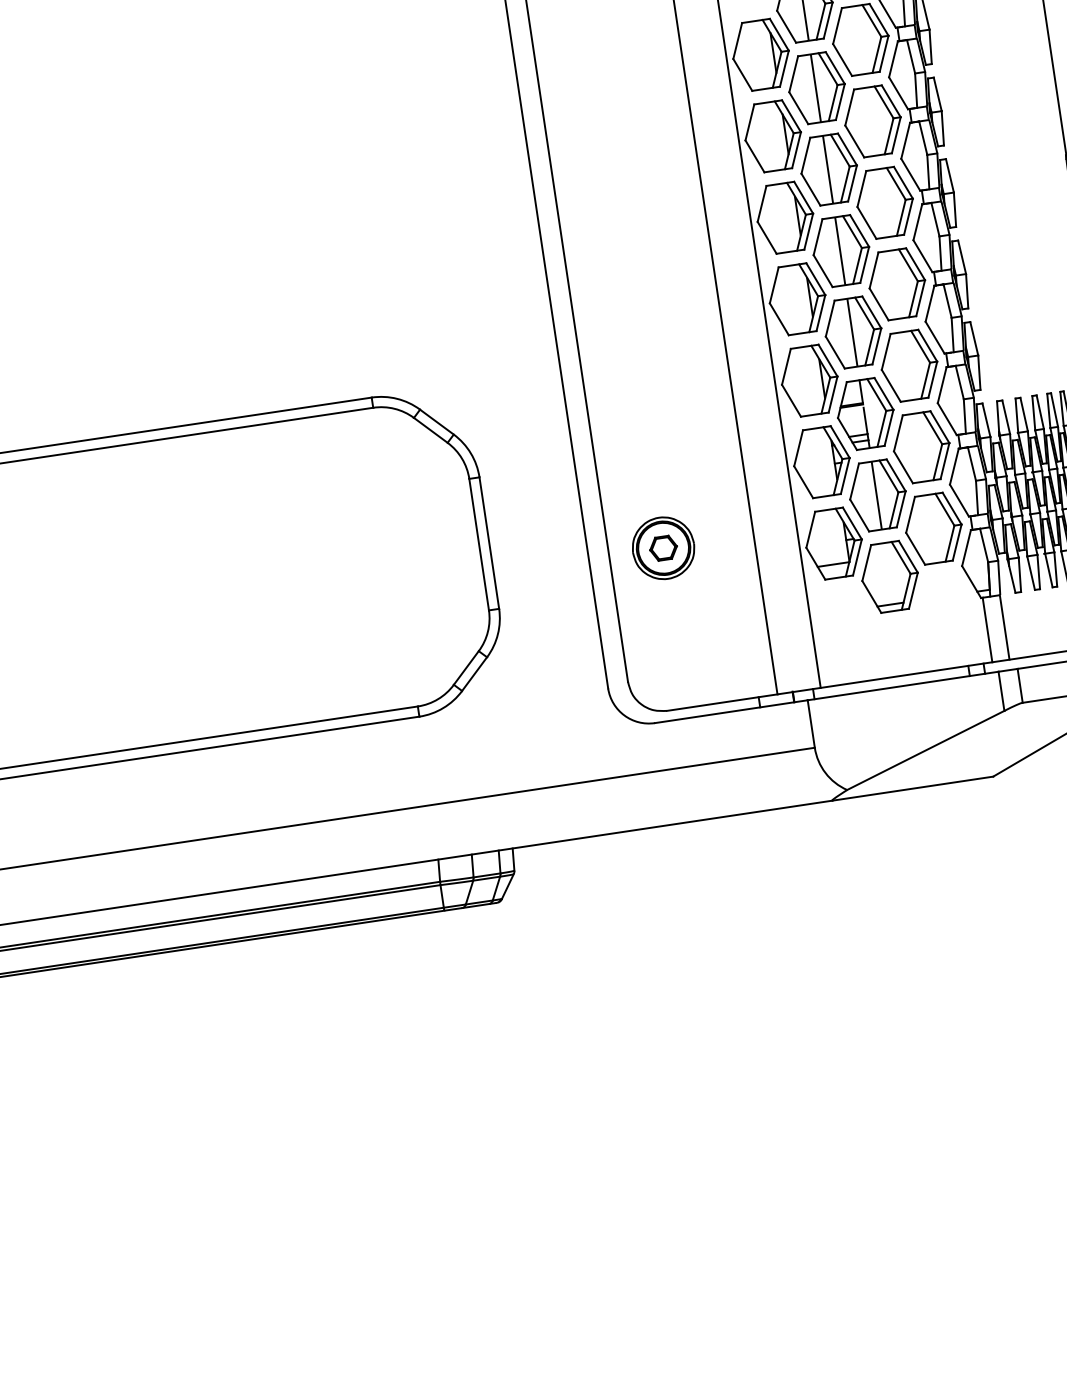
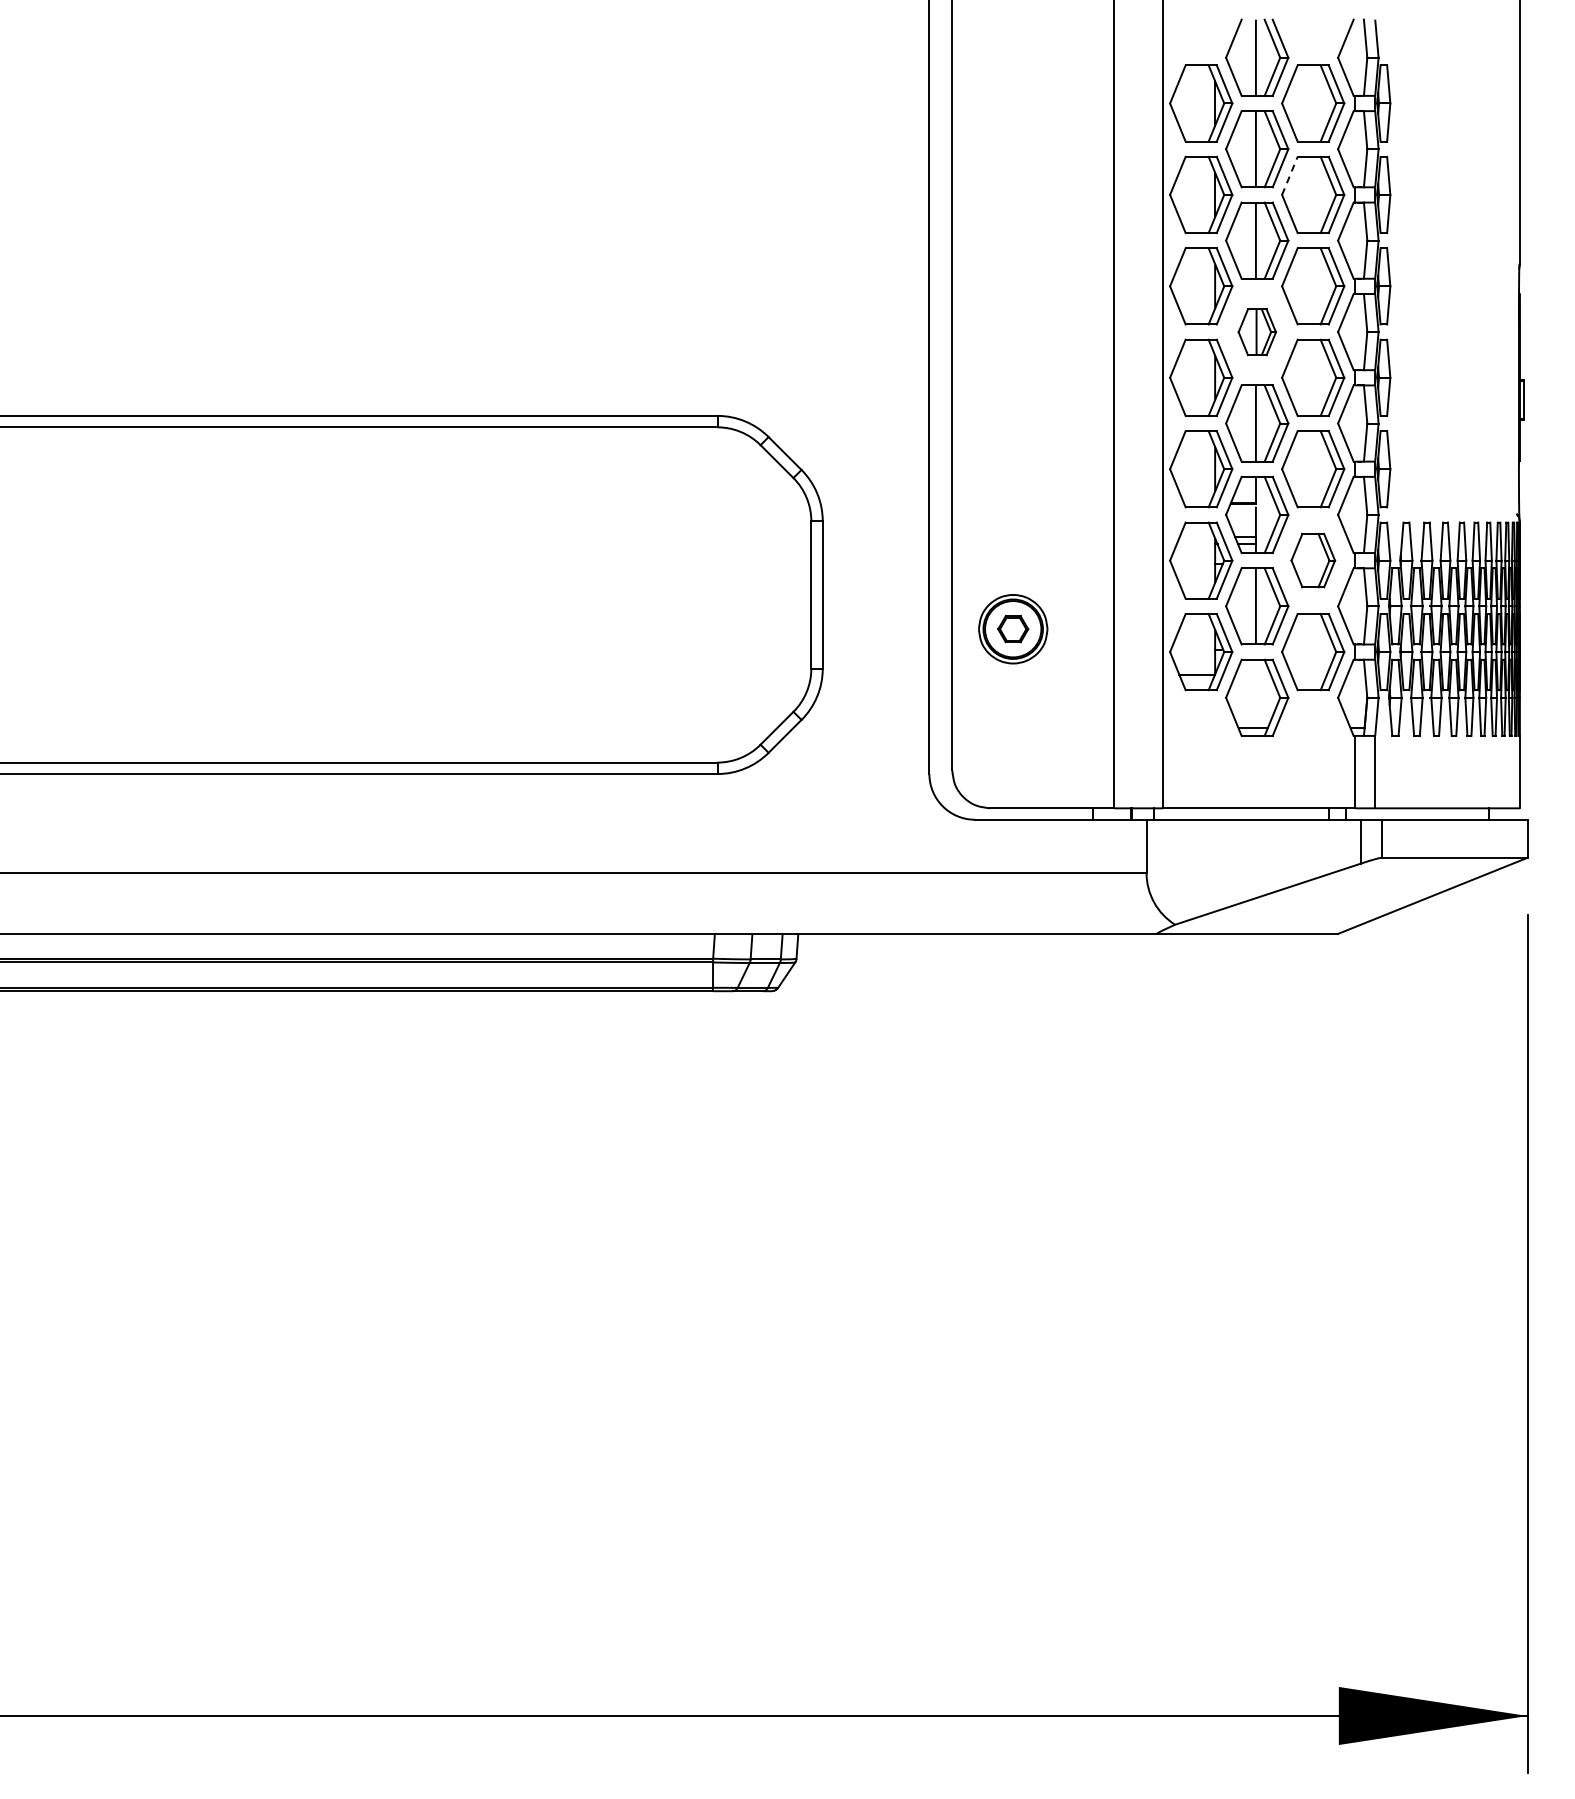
line: (849, 107) -> (1289, 175), solid -> dashed
part: (841, 251) -> (1257, 332), size x0.6
part: (921, 447) -> (1313, 560), size x0.7

